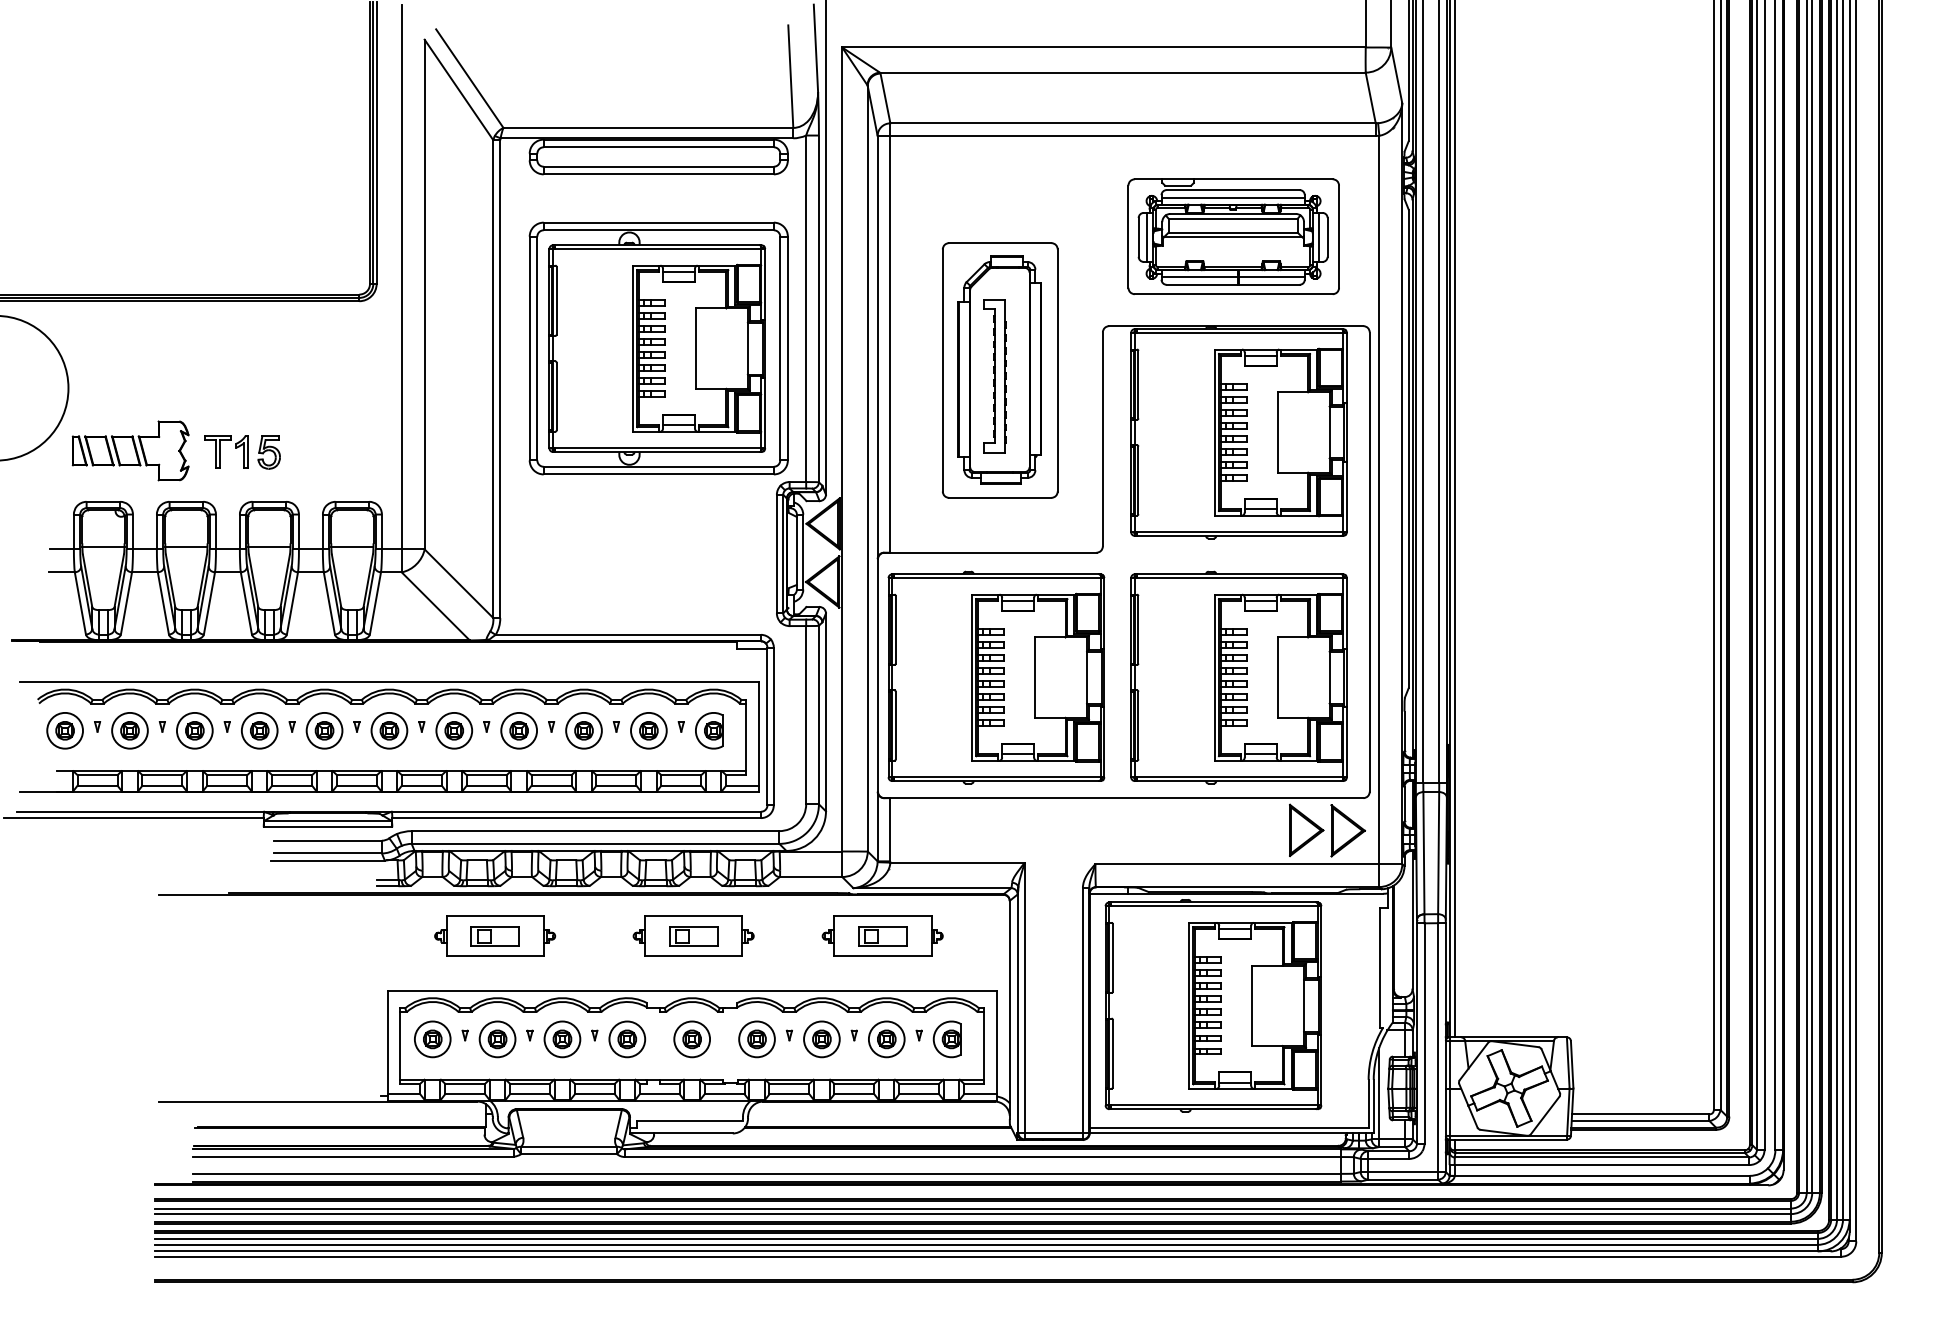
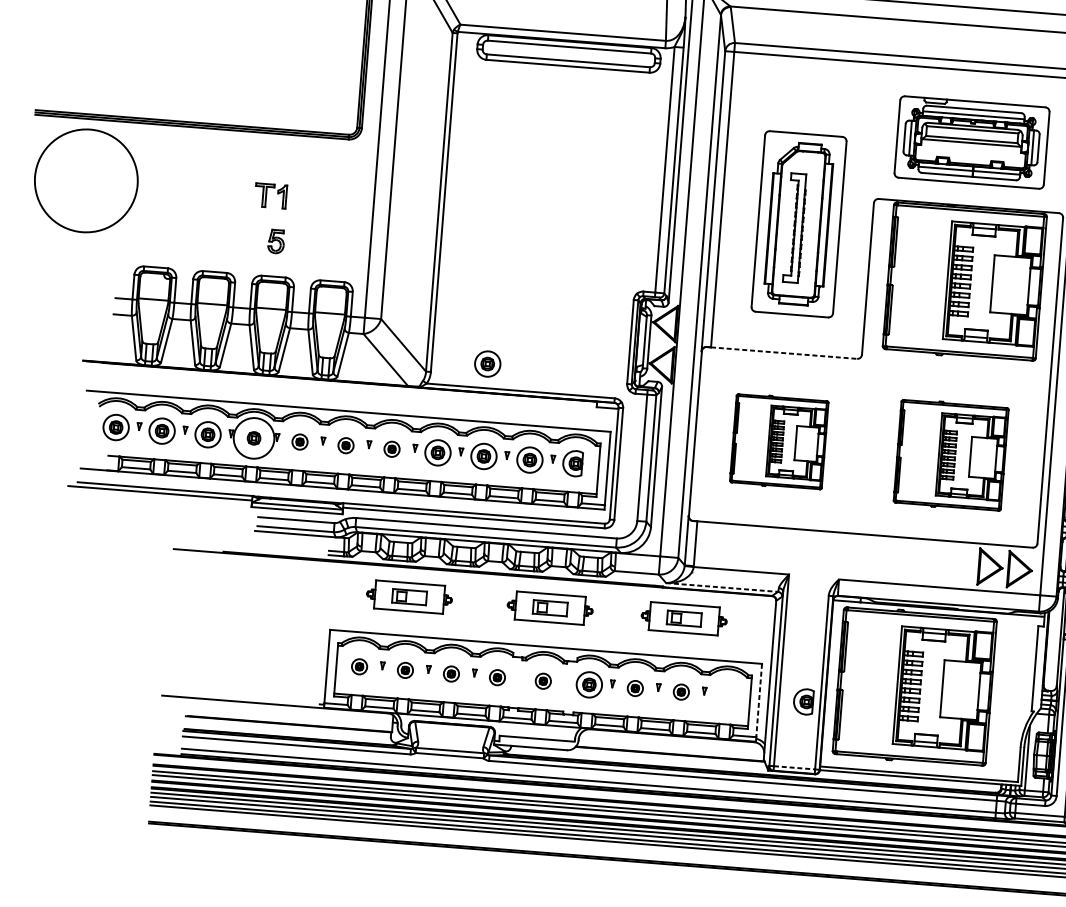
part: (658, 348) -> (558, 189), removed
part: (130, 450) -> (178, 232), removed
part: (226, 451) -> (270, 195), moved
line: (993, 552) -> (784, 352), solid -> dashed
part: (578, 600) -> (487, 363), added
part: (996, 677) -> (779, 441), size x0.6
part: (1238, 677) -> (950, 455), size x0.7
circle: (259, 730) -> (253, 438), size x1.6
part: (324, 730) -> (300, 441), size x0.6
part: (389, 730) -> (346, 445), size x0.6
part: (454, 730) -> (392, 449), size x0.6
line: (932, 888) -> (722, 587), solid -> dashed
part: (432, 1039) -> (359, 666), size x0.6
part: (497, 1039) -> (405, 670), size x0.6
part: (562, 1039) -> (451, 674), size x0.6
part: (627, 1039) -> (497, 677), size x0.6
part: (691, 1039) -> (542, 681), size x0.6
part: (821, 1039) -> (635, 688), size x0.6
part: (886, 1039) -> (681, 692), size x0.6
part: (946, 1039) -> (803, 701), moved
line: (996, 1042) -> (758, 700), solid -> dashed
line: (1054, 1133) -> (794, 768), solid -> dashed

